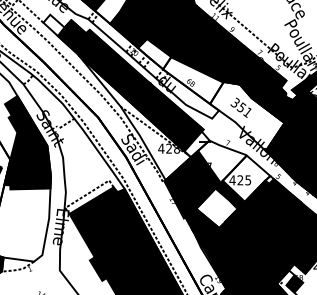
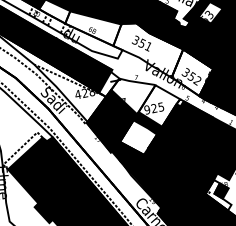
fill: (288, 149) -> (191, 72), removed
text: (232, 180) -> (147, 110), 425 -> 925

